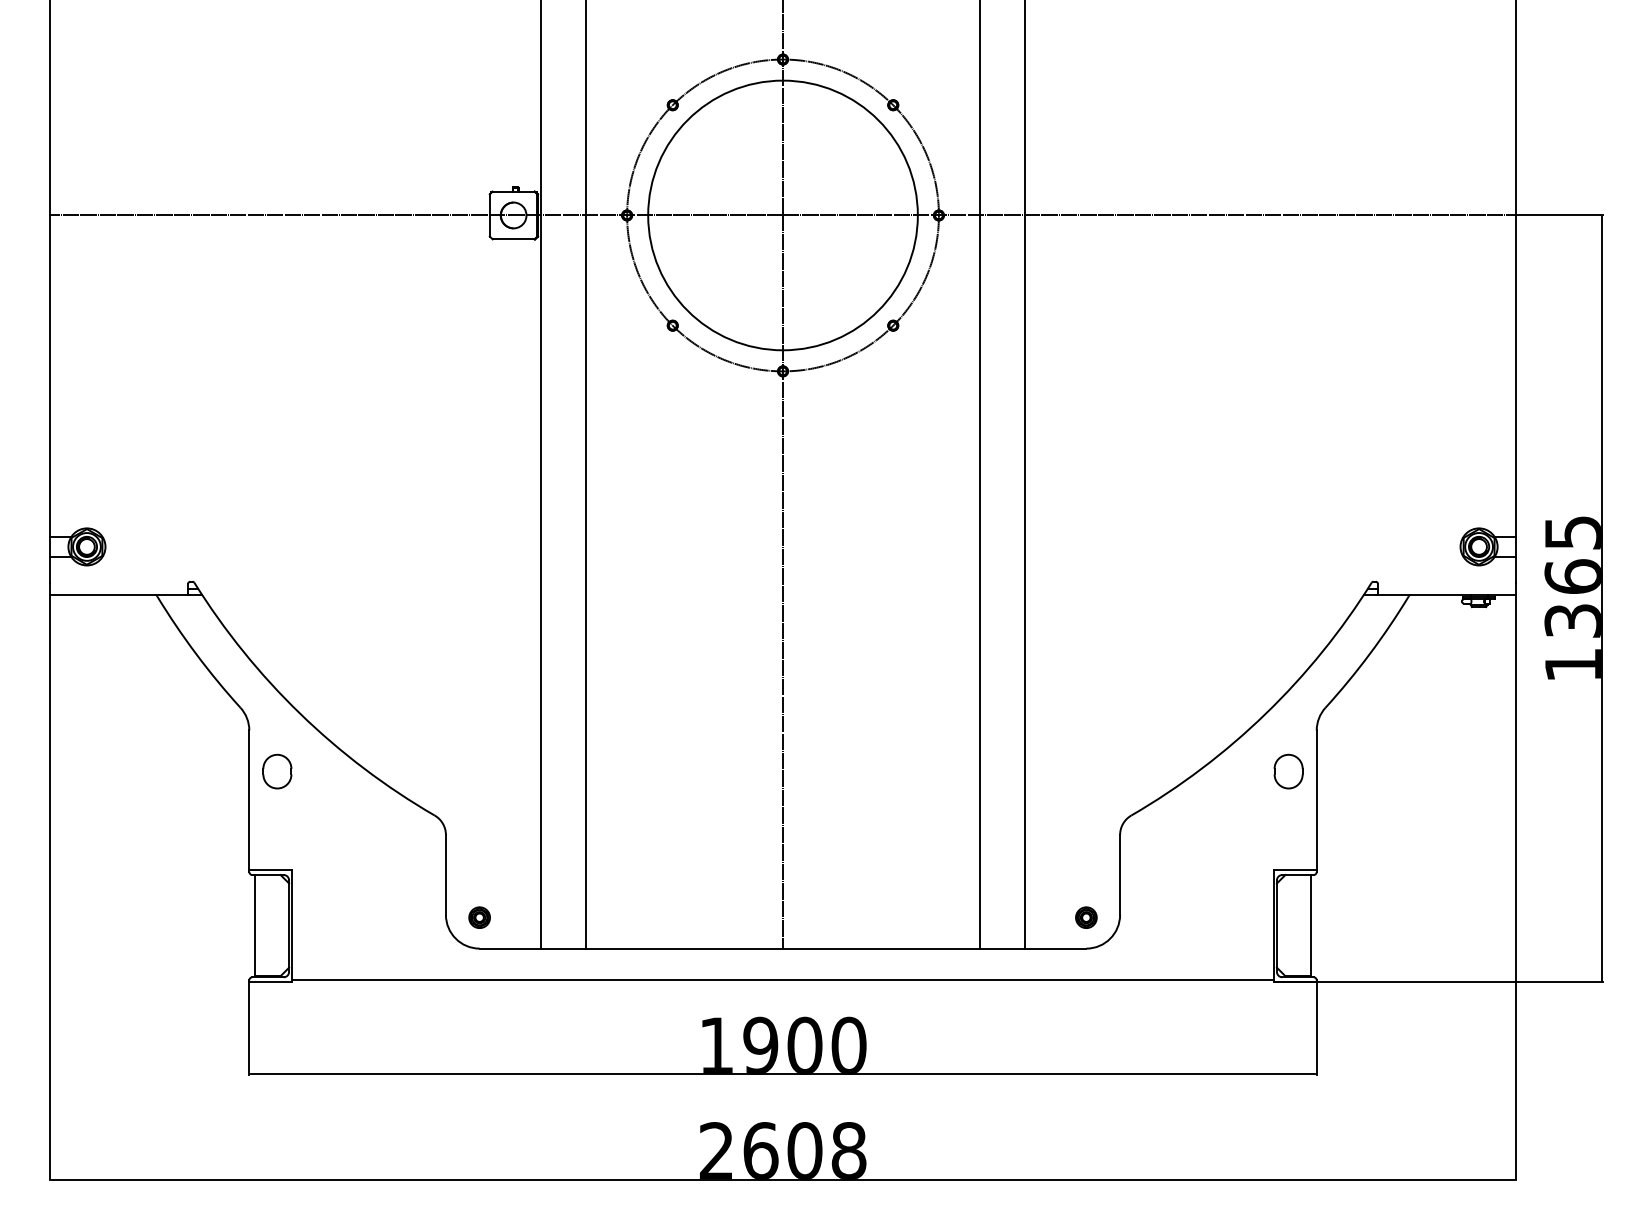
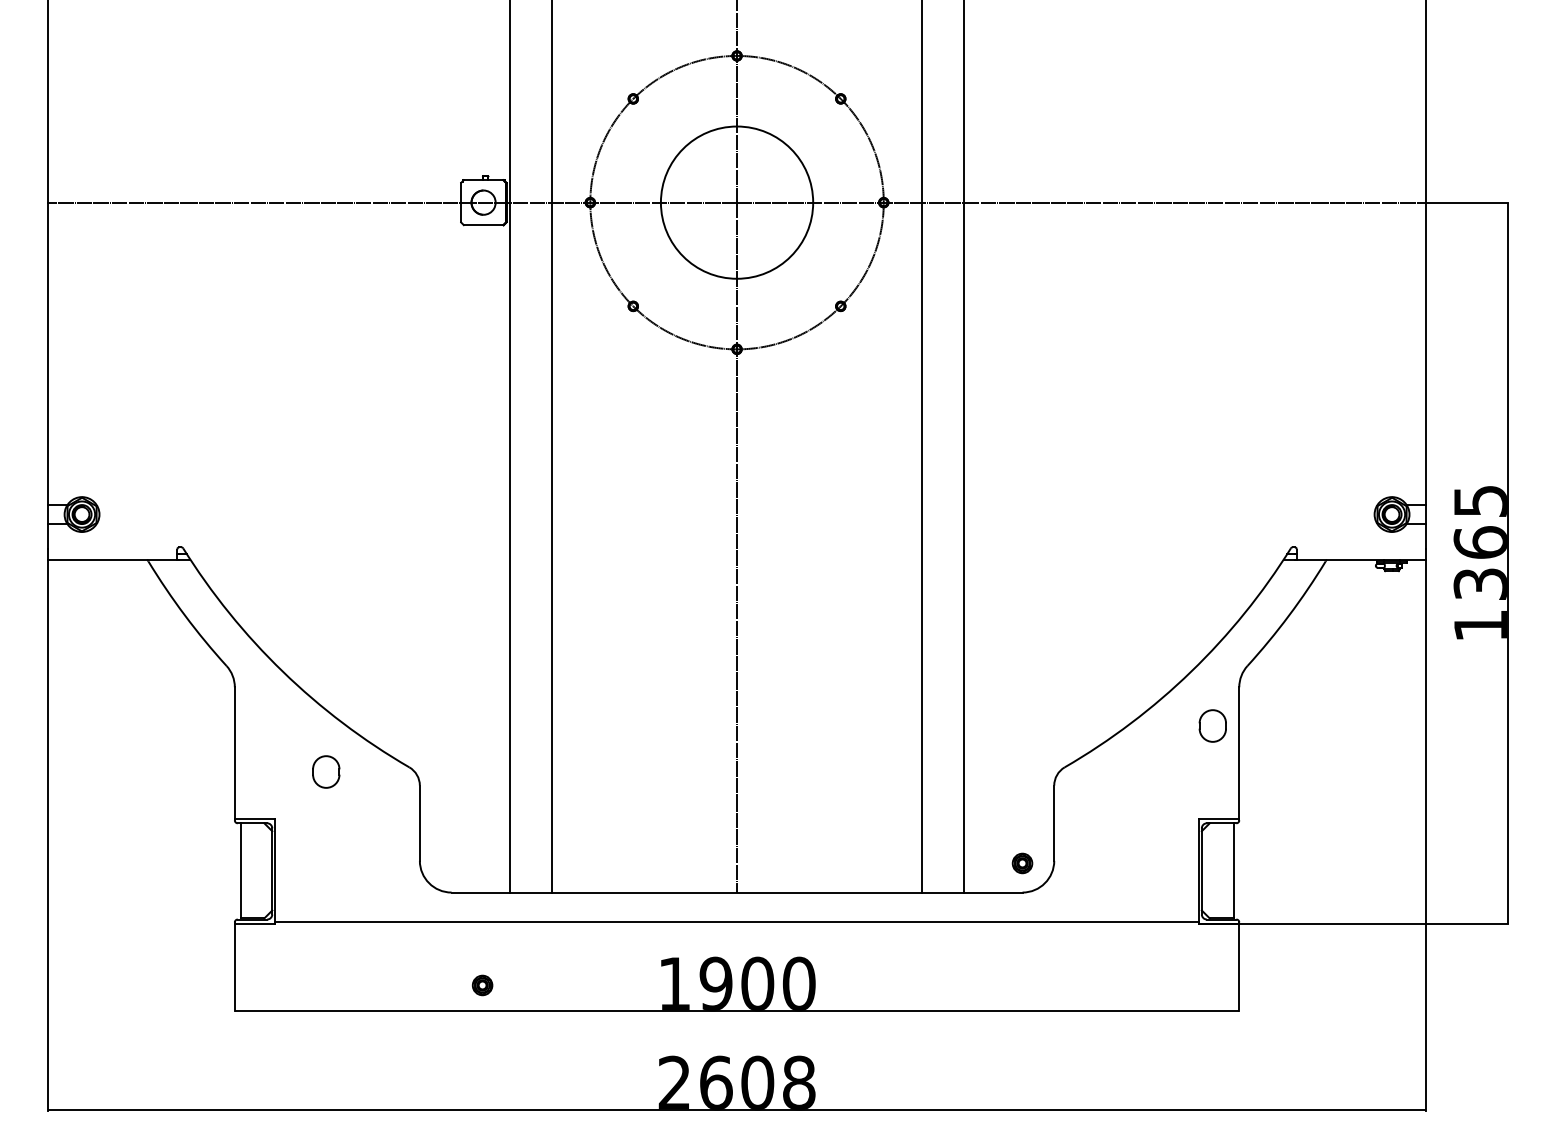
circle: (782, 215) -> (736, 202), size x0.6
part: (277, 771) -> (326, 771), moved
part: (479, 917) -> (482, 985), moved

